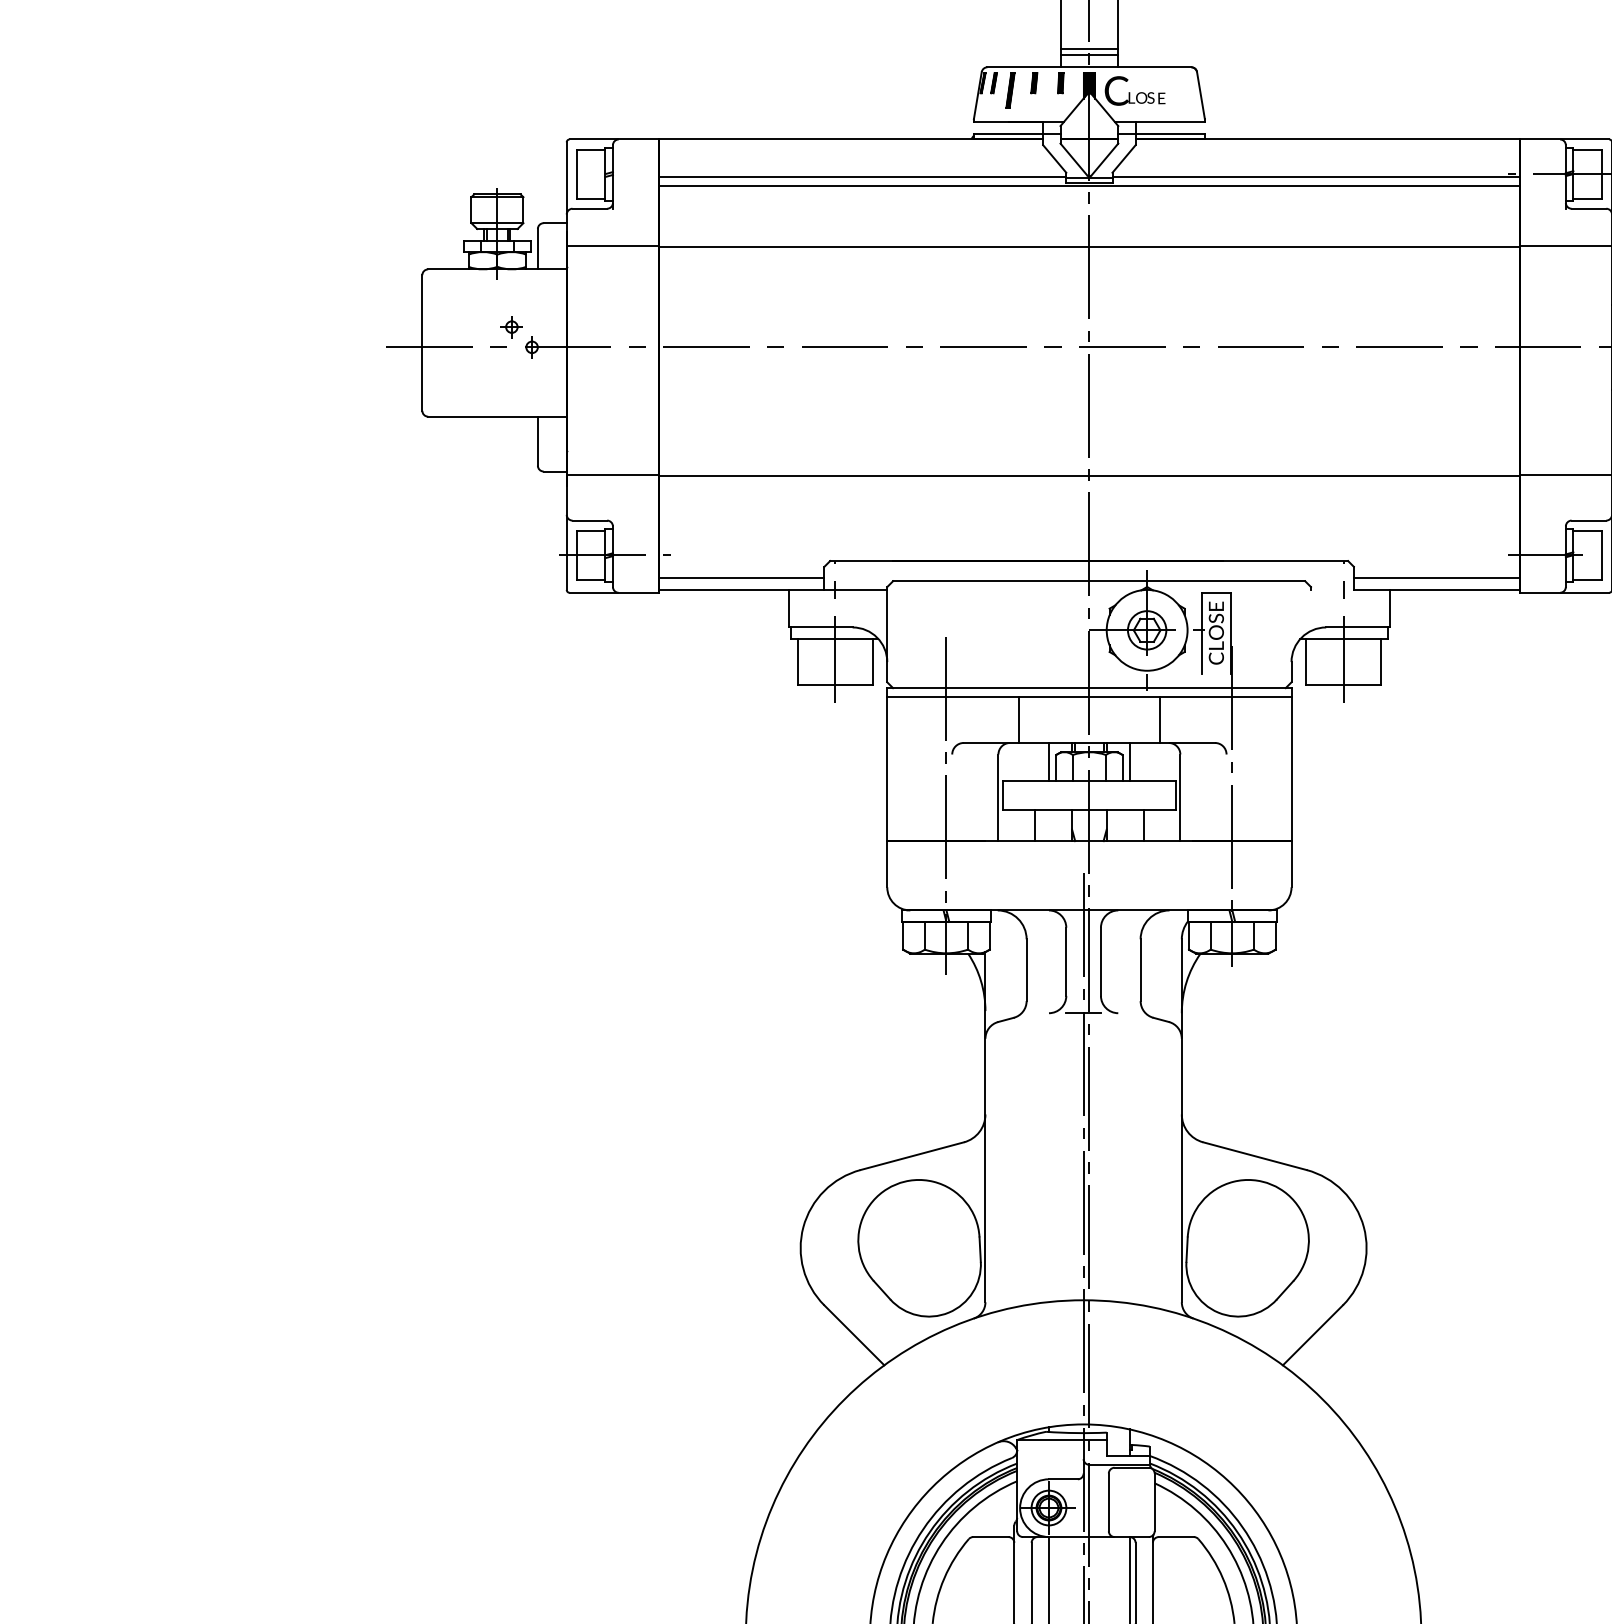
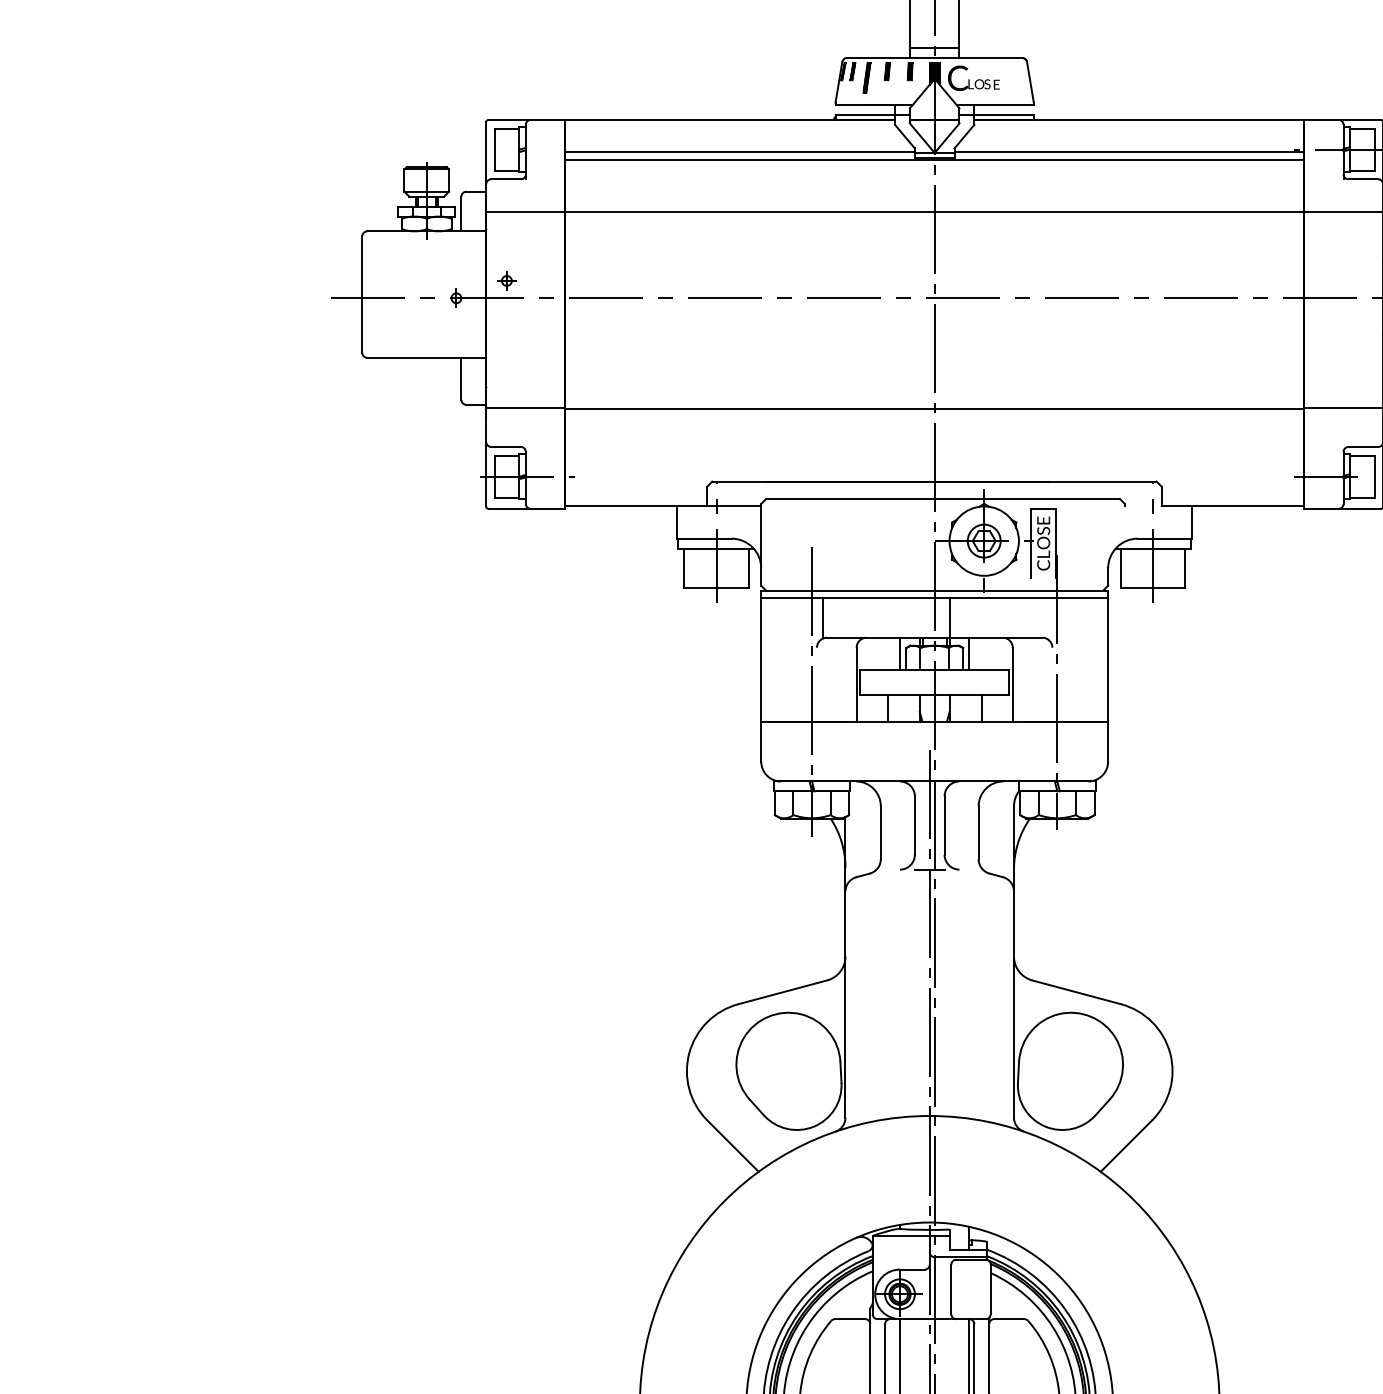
line: (1089, 48) -> (934, 41), removed
part: (511, 327) -> (506, 281), moved
line: (741, 578) -> (636, 496), removed
line: (1436, 578) -> (1232, 496), removed
line: (1018, 719) -> (822, 617), moved
line: (1160, 719) -> (950, 617), moved

